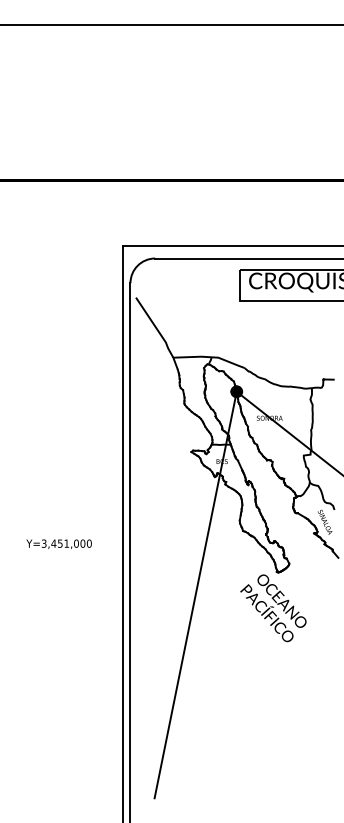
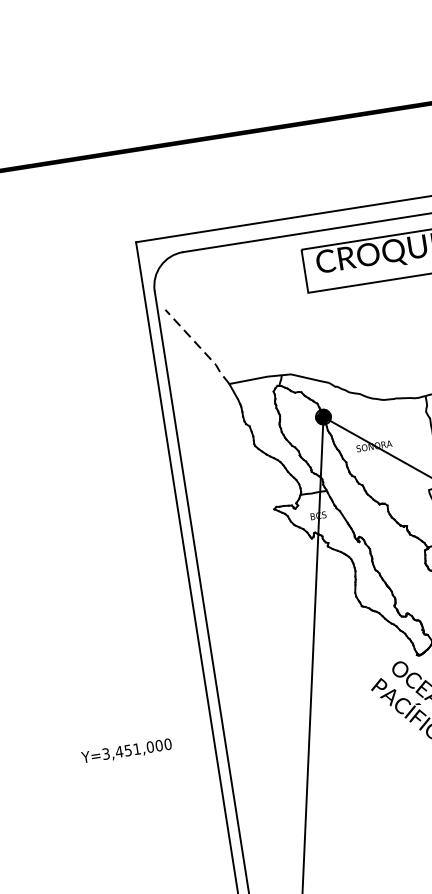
line: (156, 328) -> (200, 347), solid -> dashed
text: (58, 543) -> (125, 750), moved

